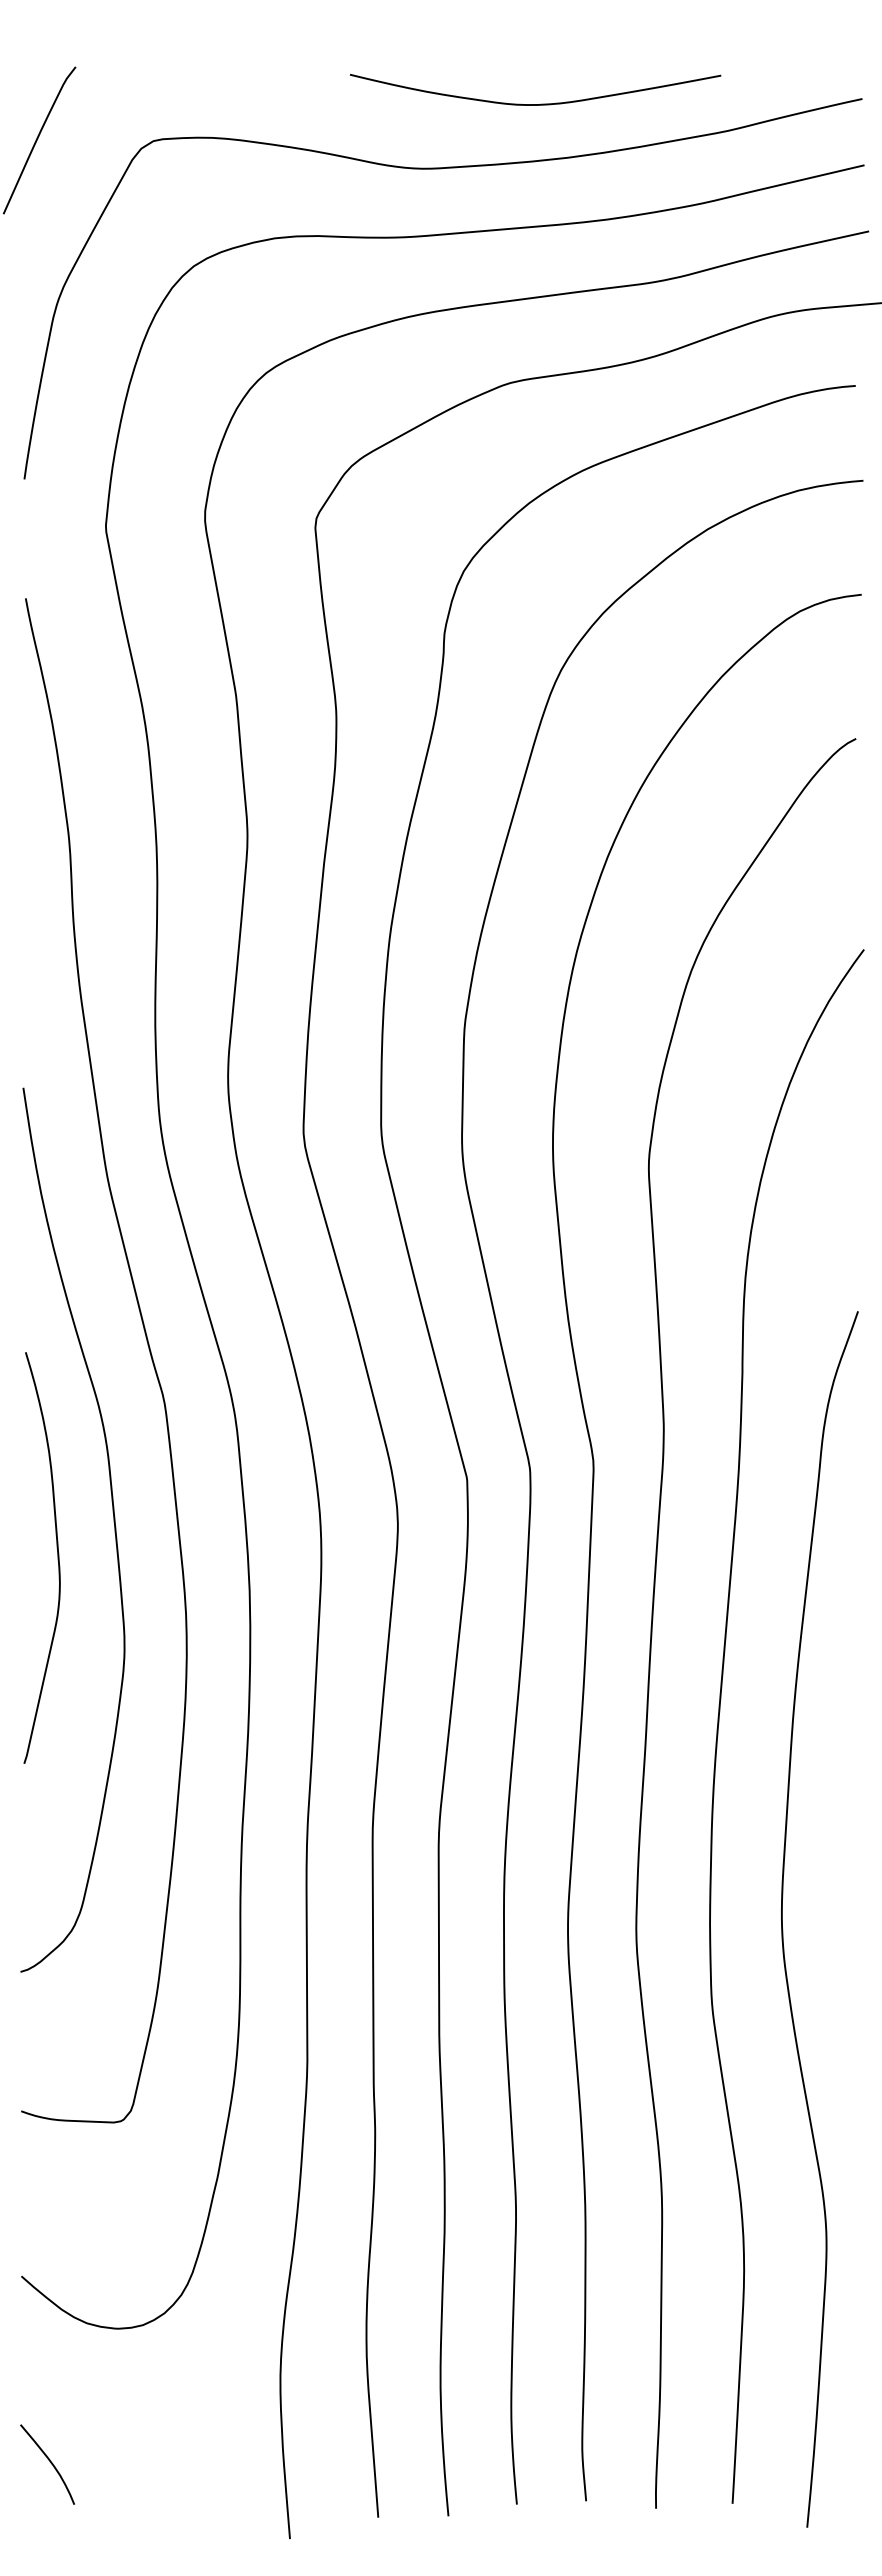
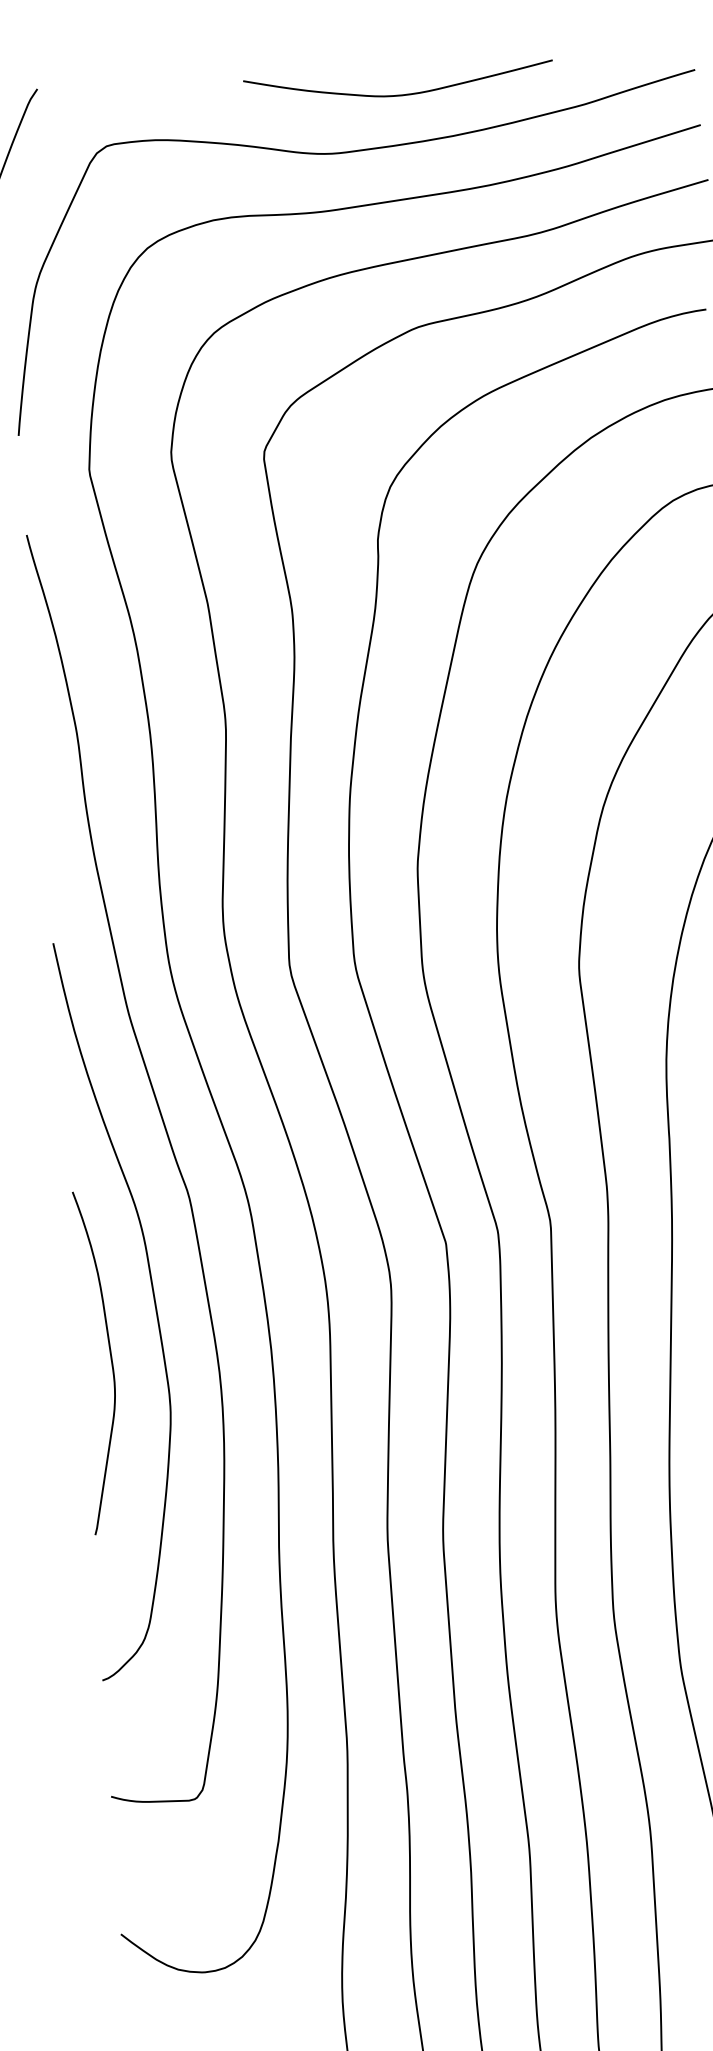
curve: (540, 103) -> (403, 94), moved
curve: (57, 1557) -> (111, 1361), moved

